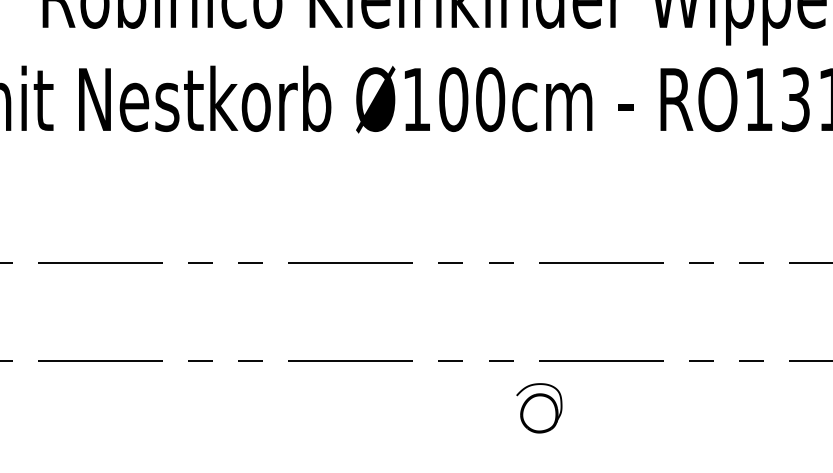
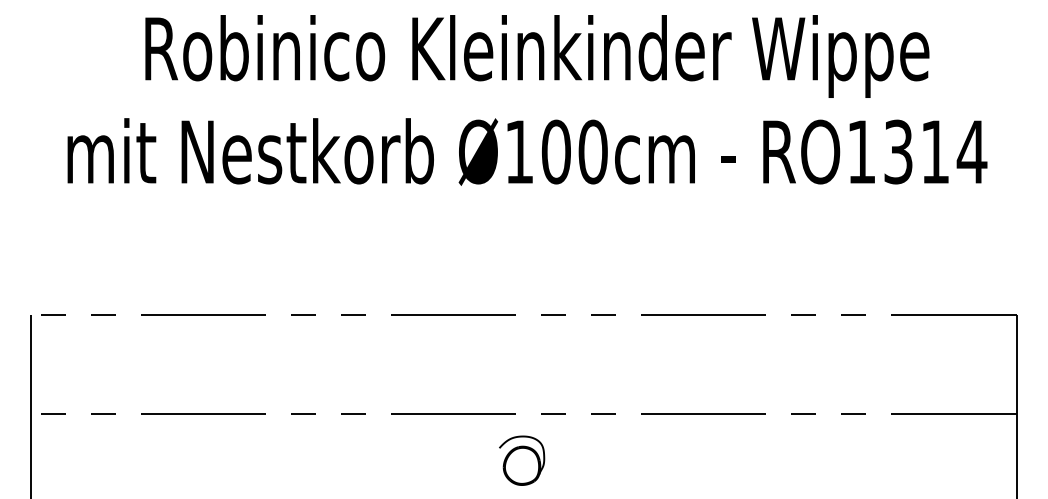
part: (539, 408) -> (522, 460), moved

